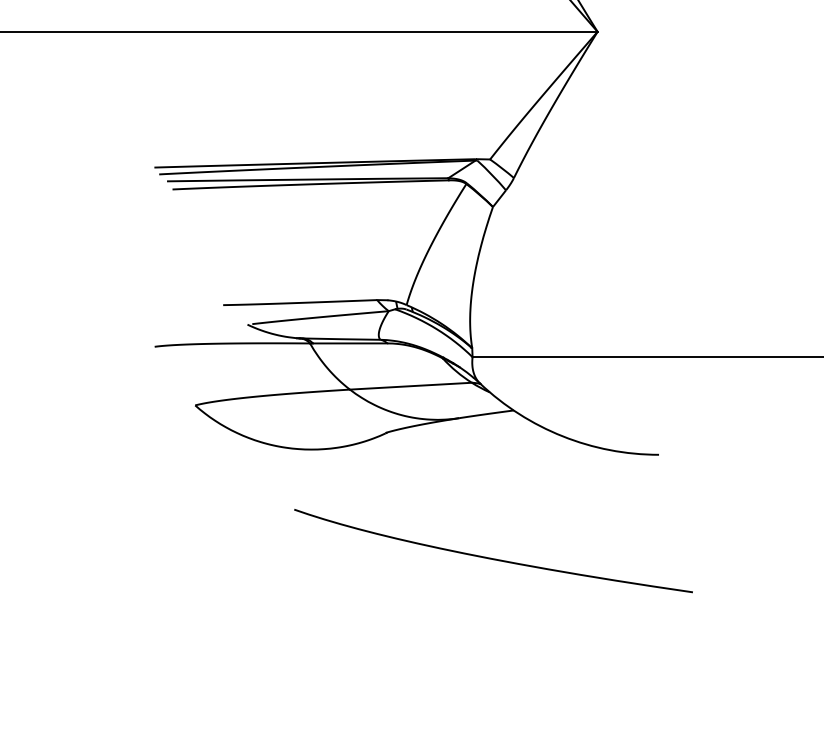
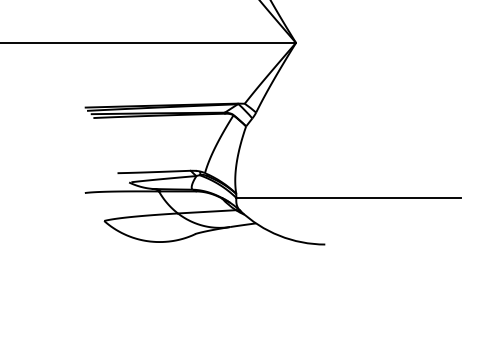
curve: (493, 557) -> (246, 293), removed

